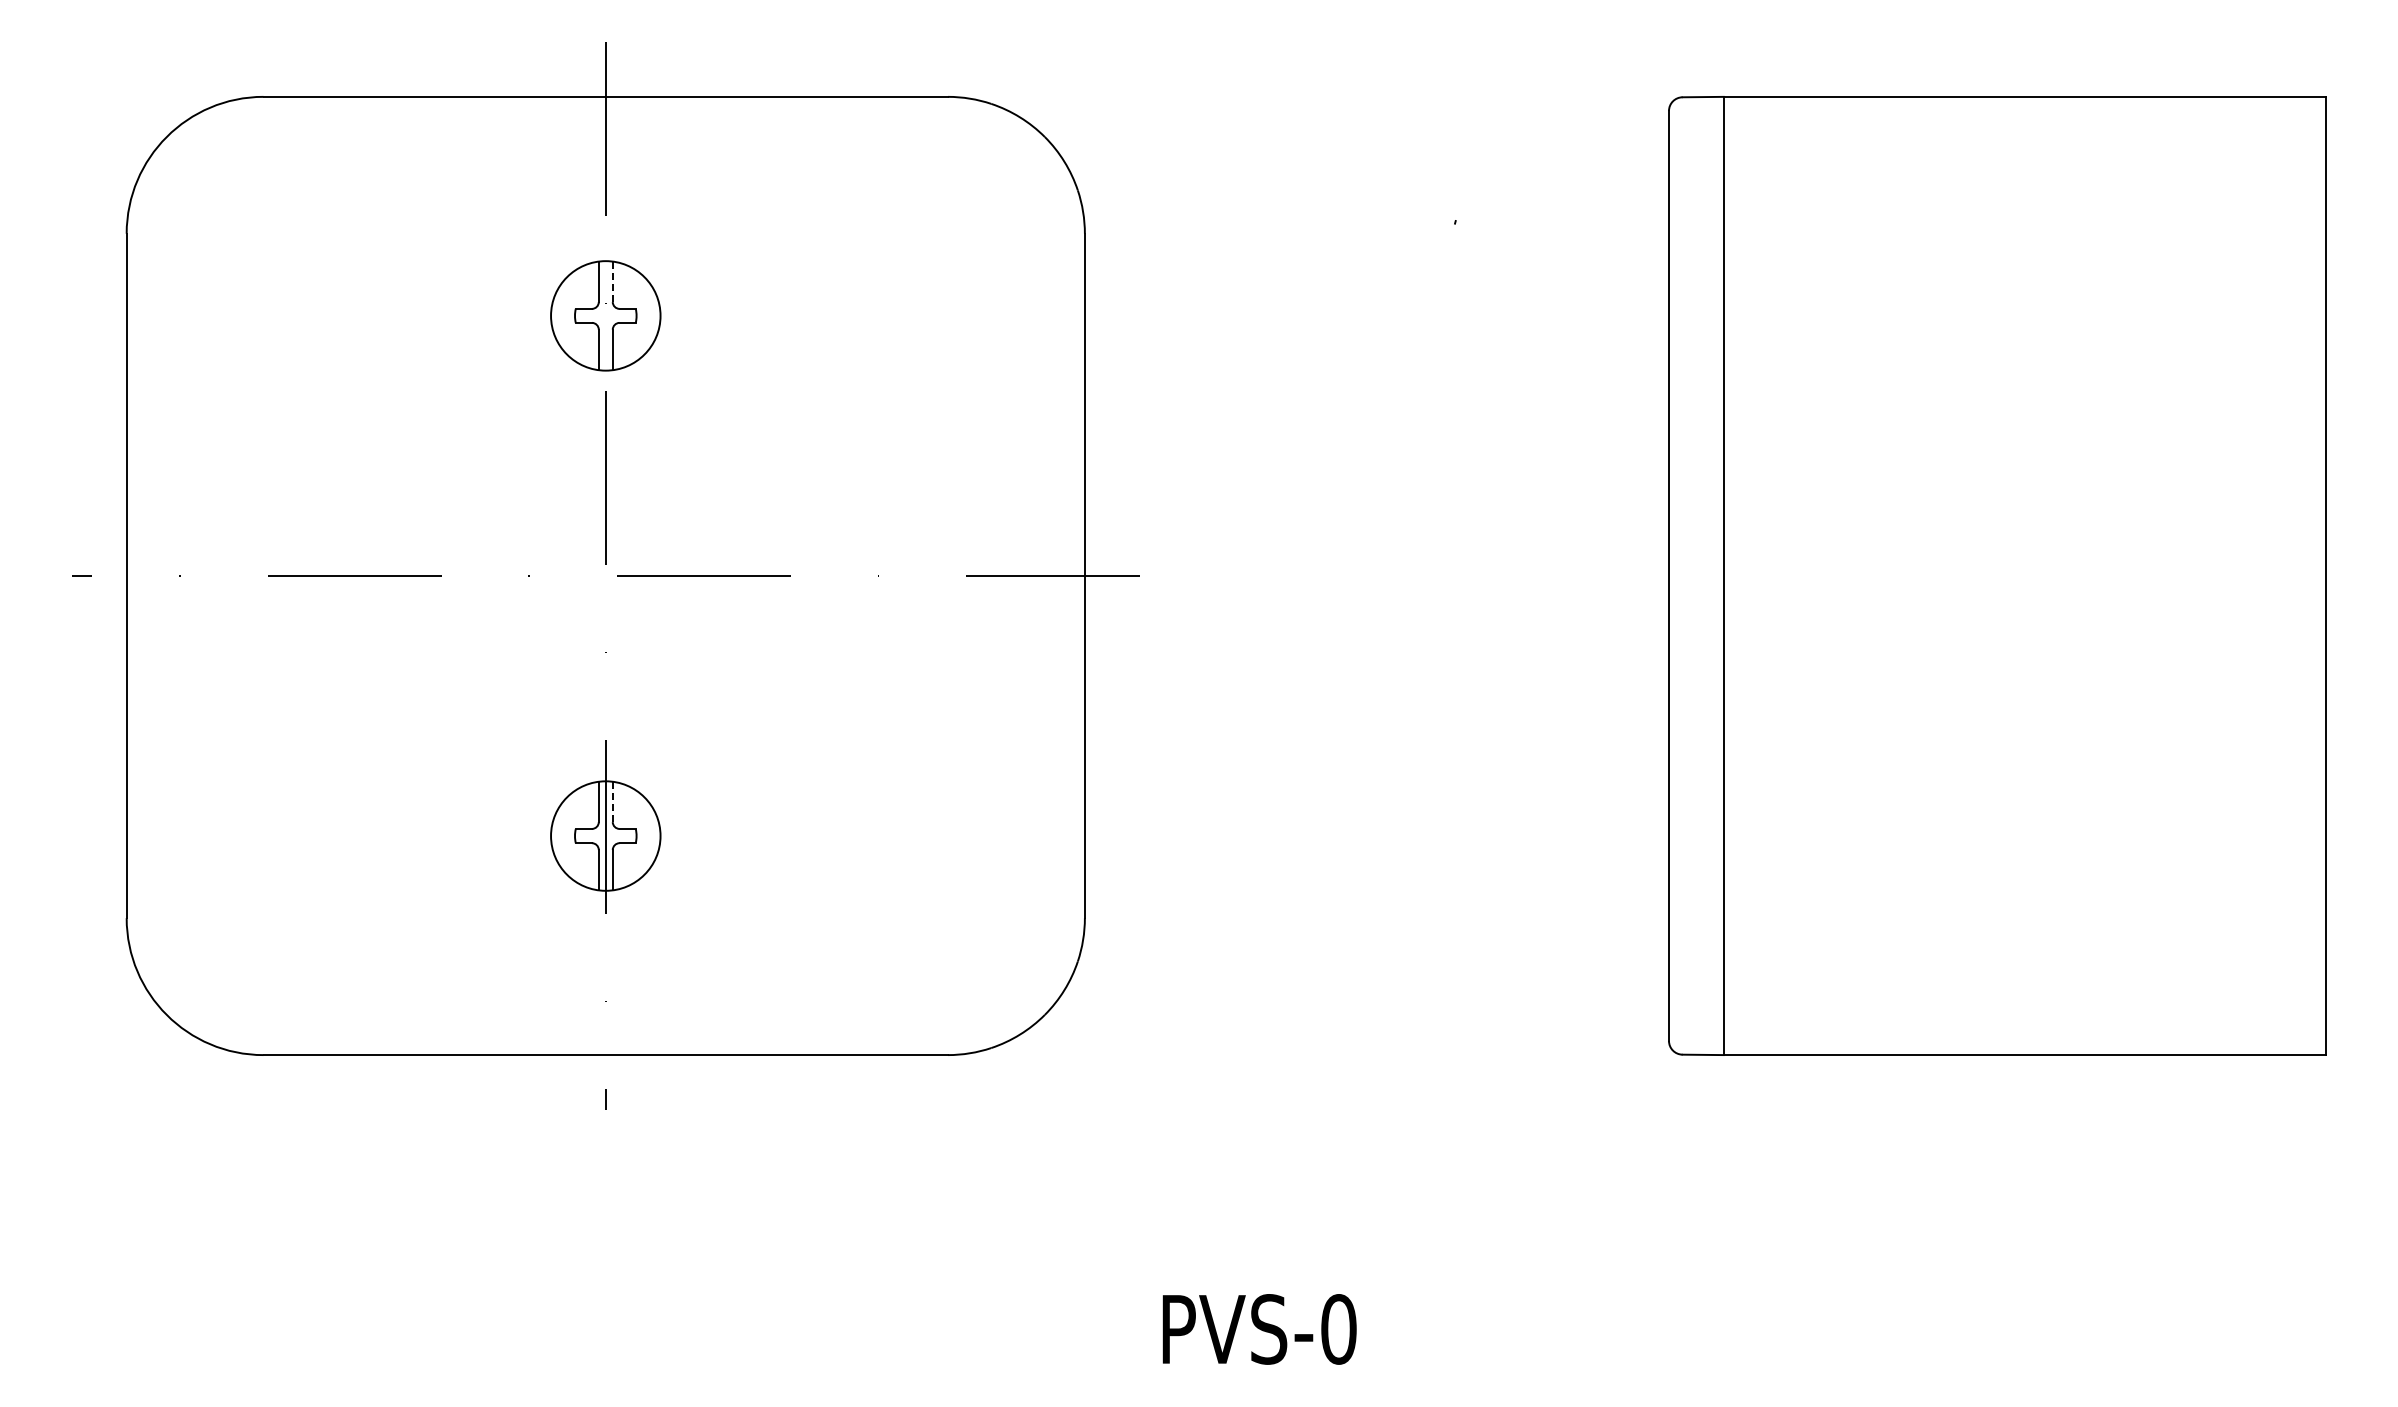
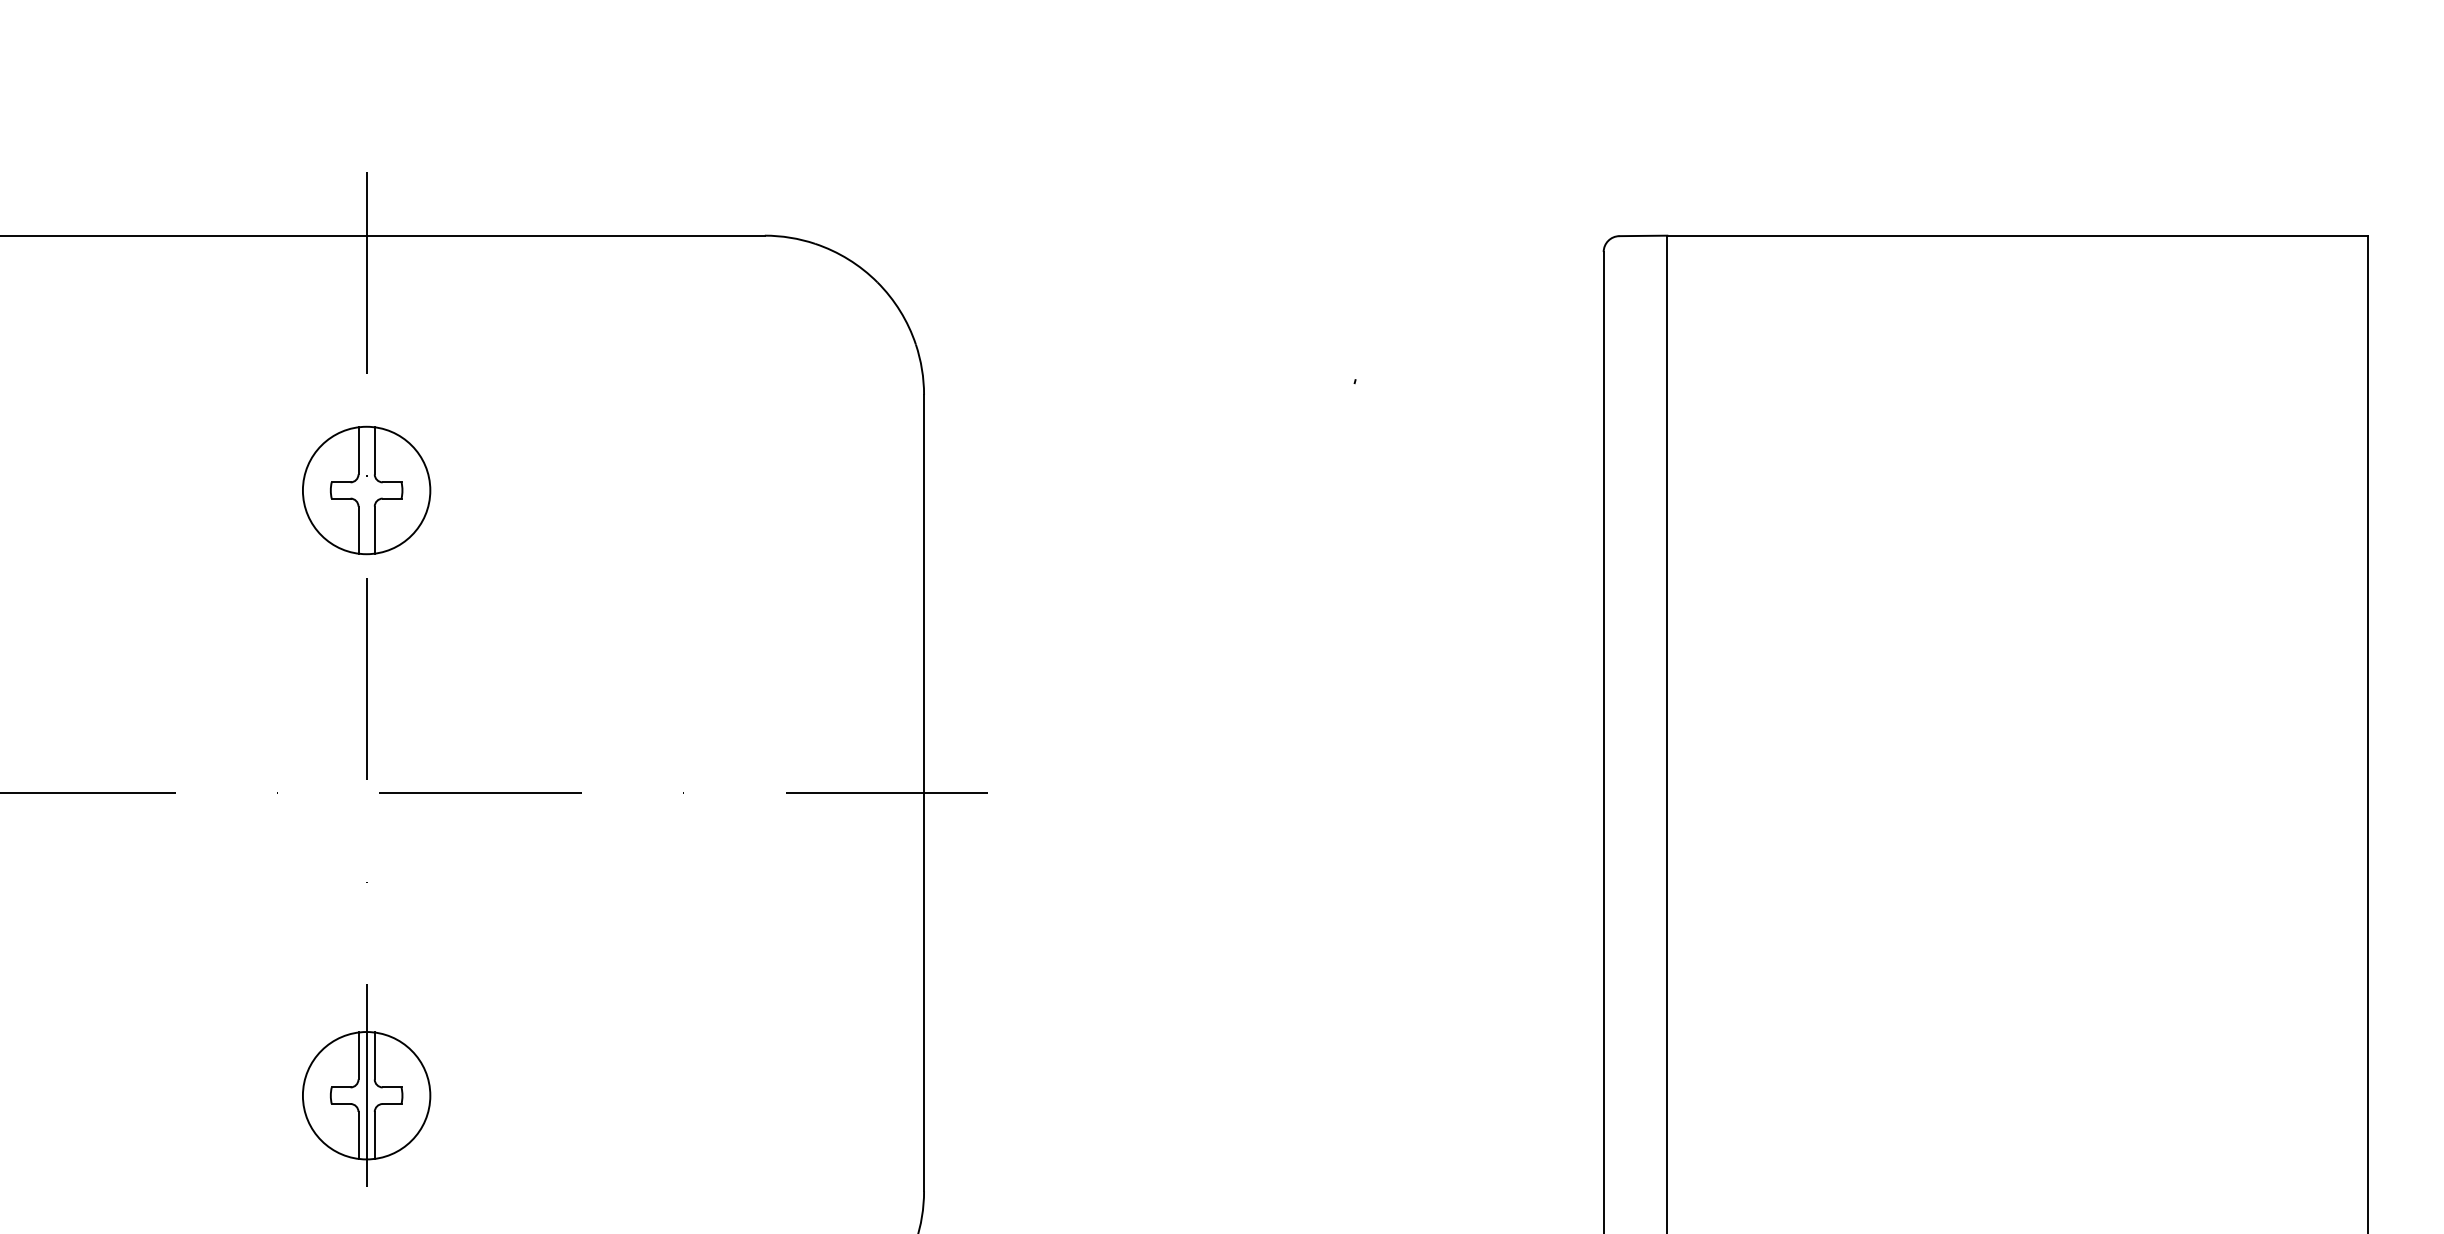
line: (612, 282) -> (374, 451), dashed -> solid
line: (612, 801) -> (374, 1055), dashed -> solid

